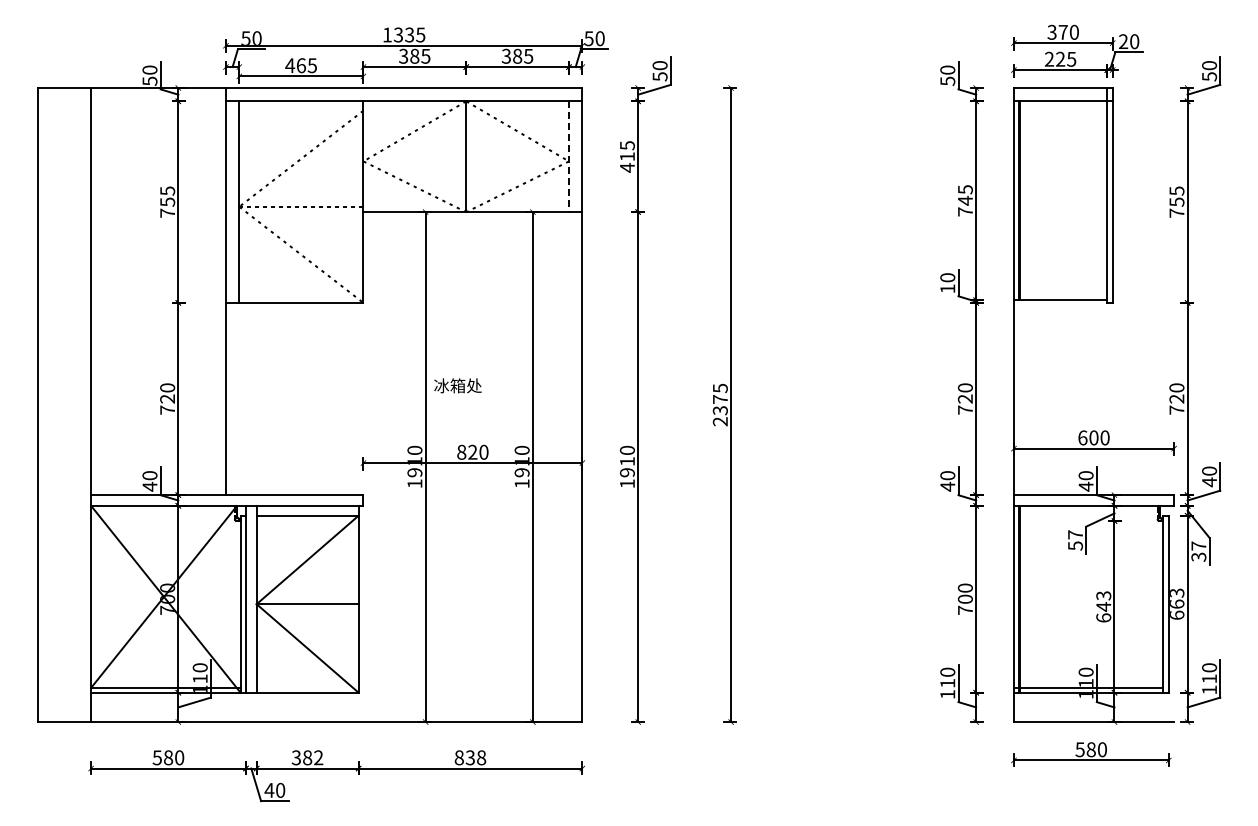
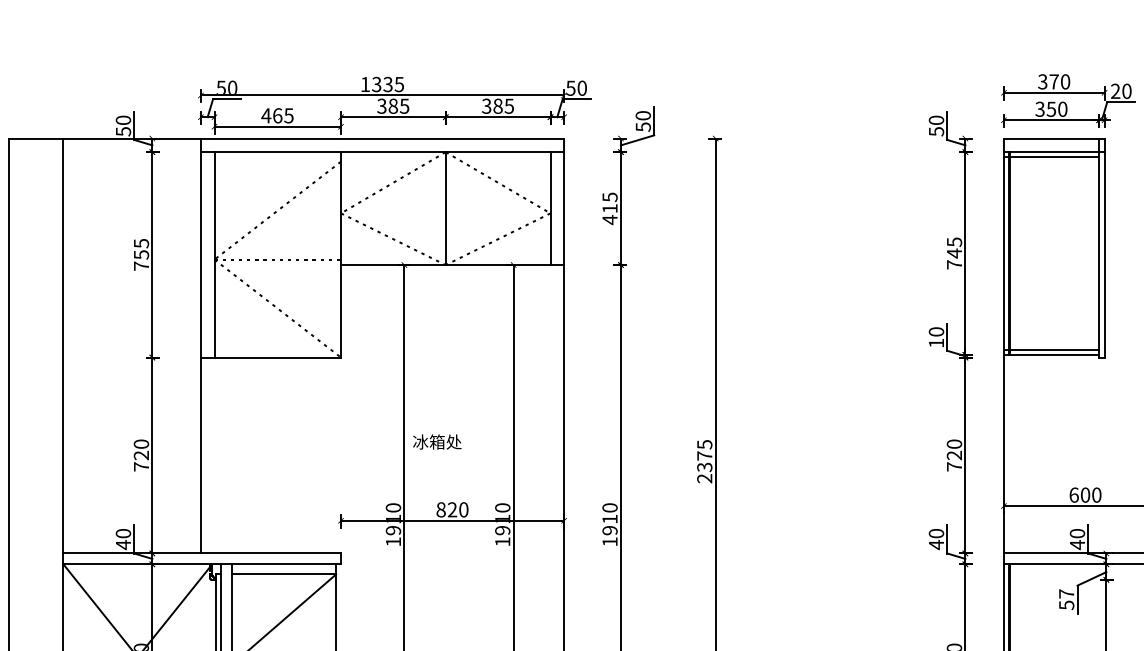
text: (1060, 58) -> (1051, 108), 225 -> 350
line: (1060, 106) -> (1051, 157), added
line: (569, 157) -> (550, 209), dashed -> solid
line: (1060, 295) -> (1051, 350), added

